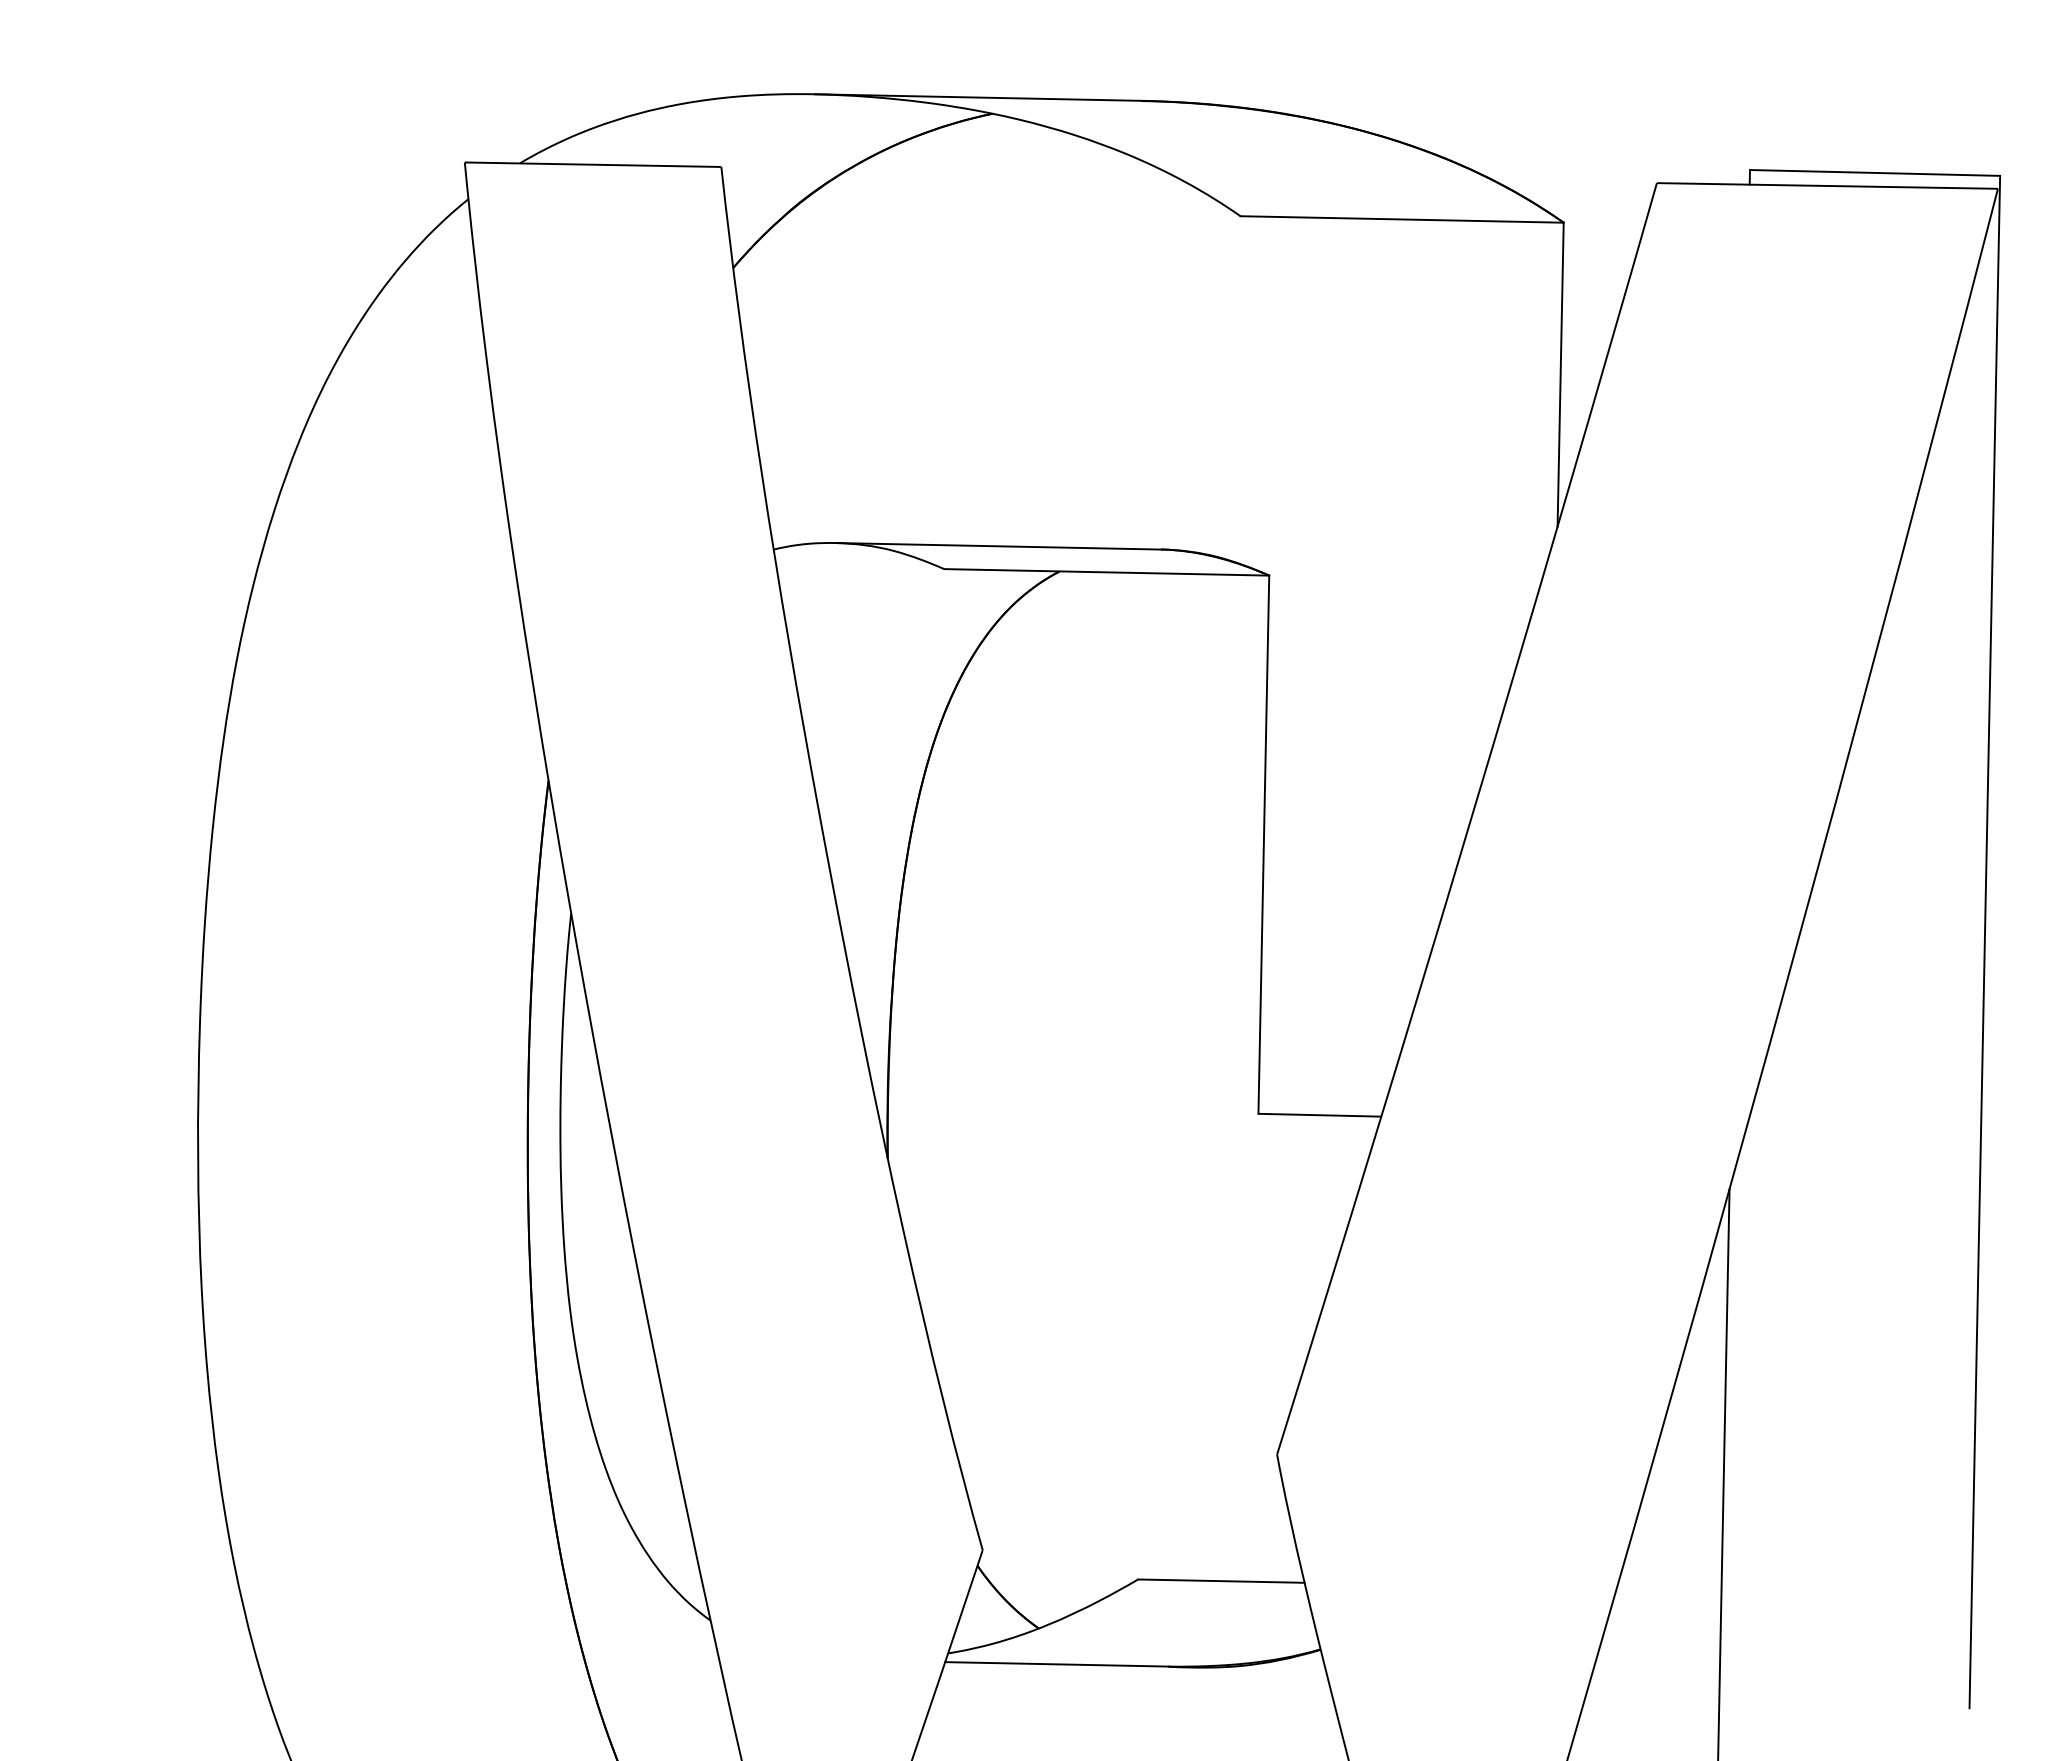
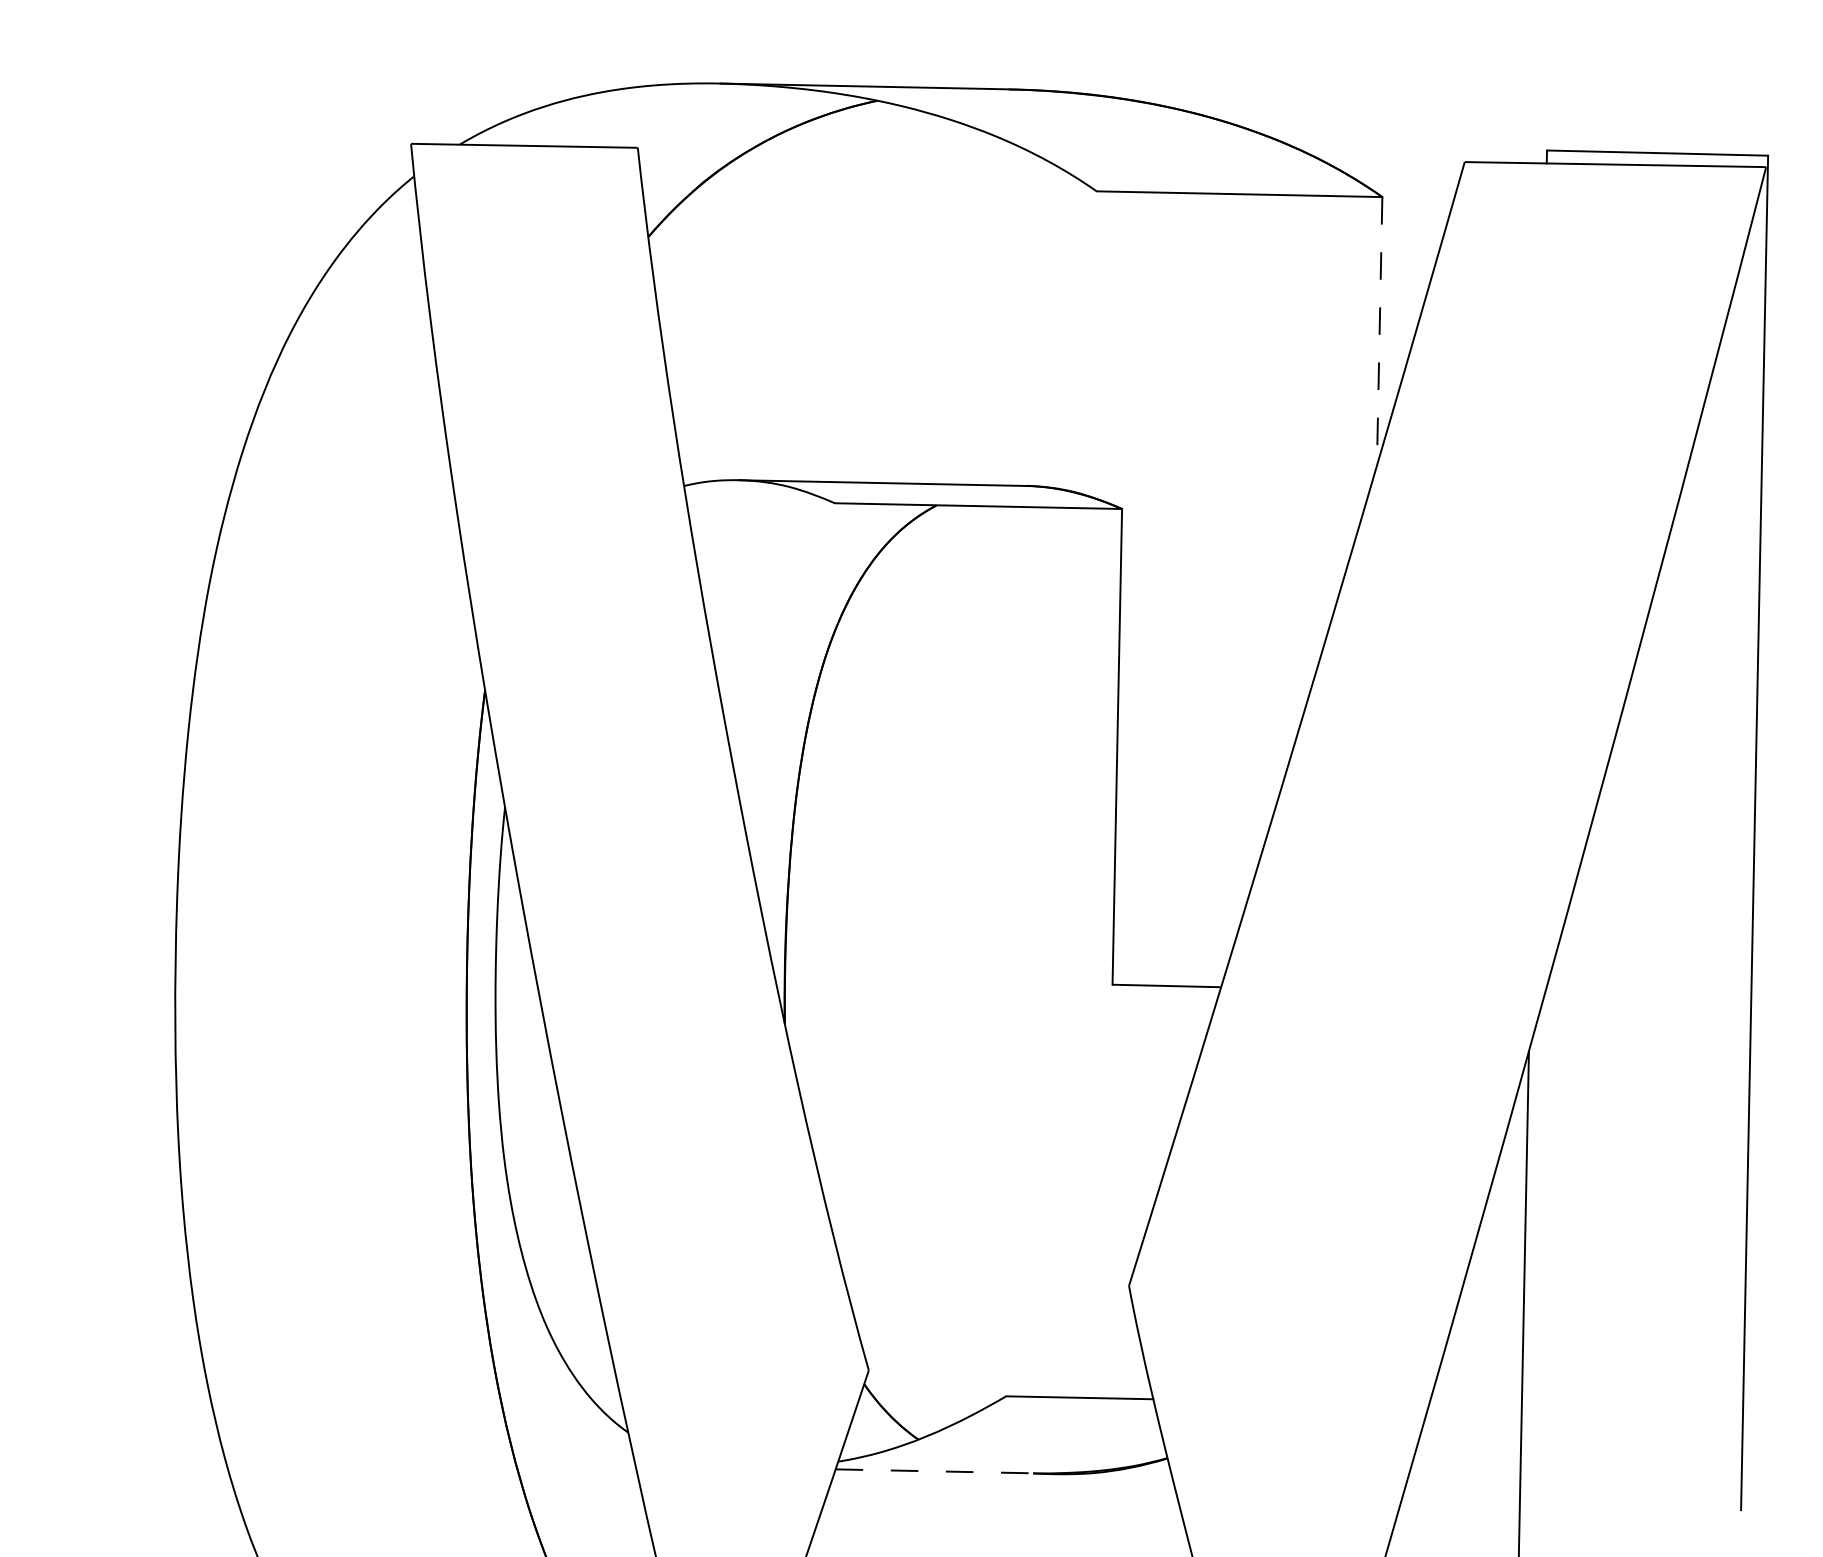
line: (1560, 375) -> (1379, 332), solid -> dashed
line: (1056, 1664) -> (934, 1471), solid -> dashed

